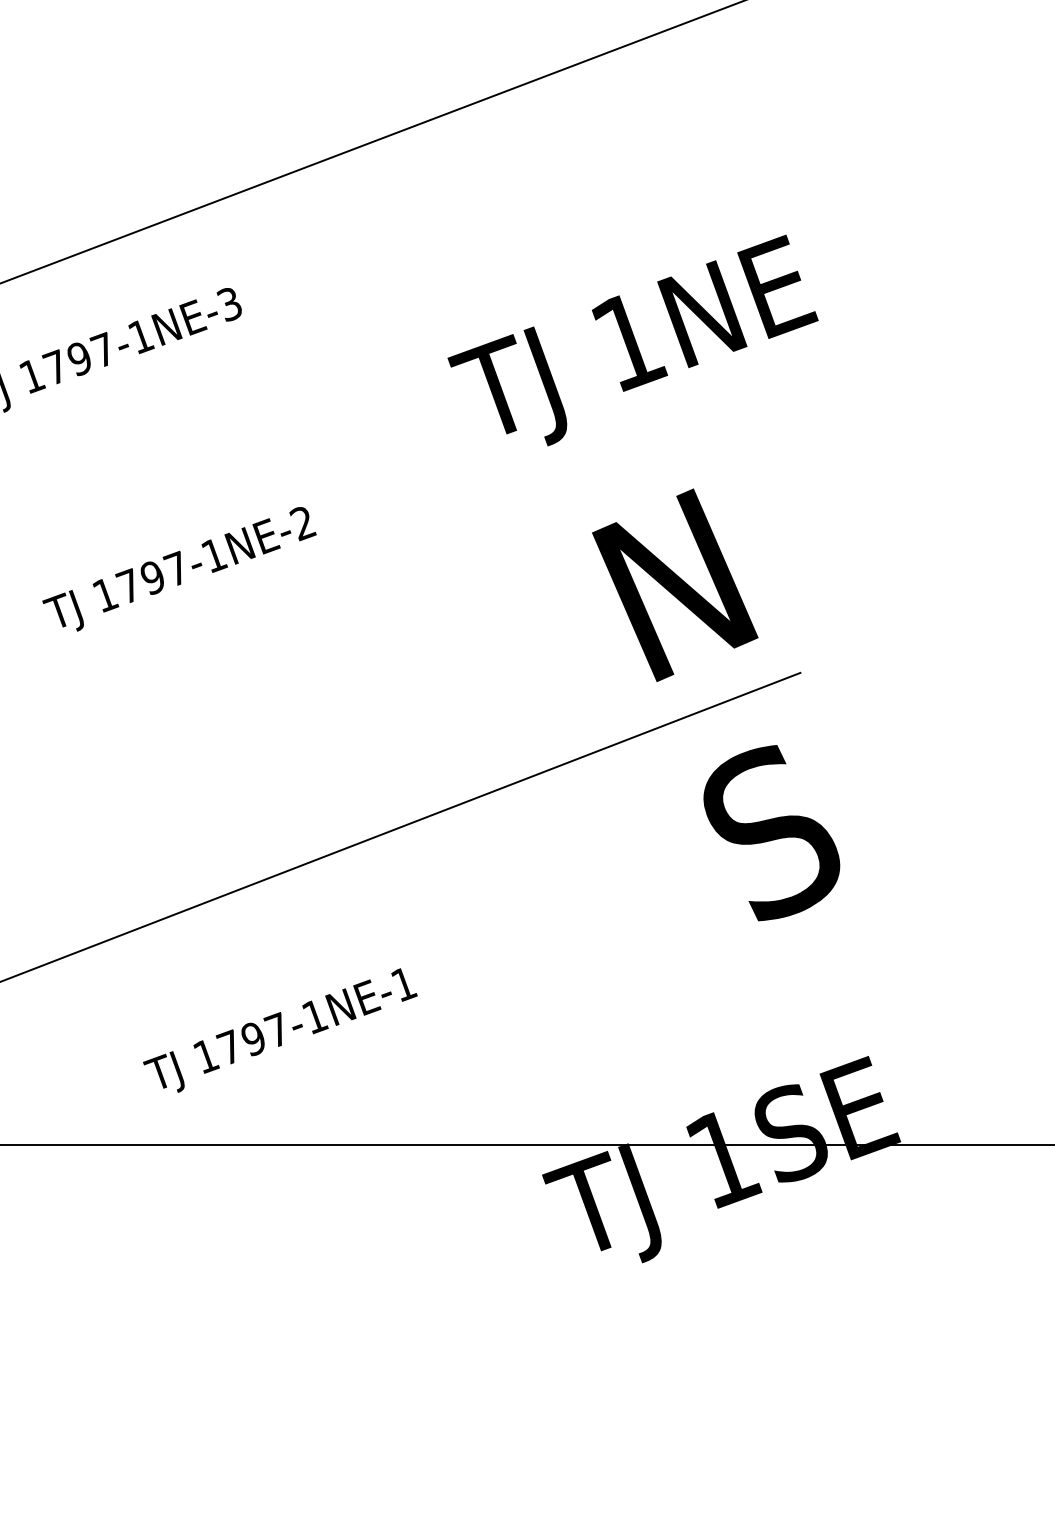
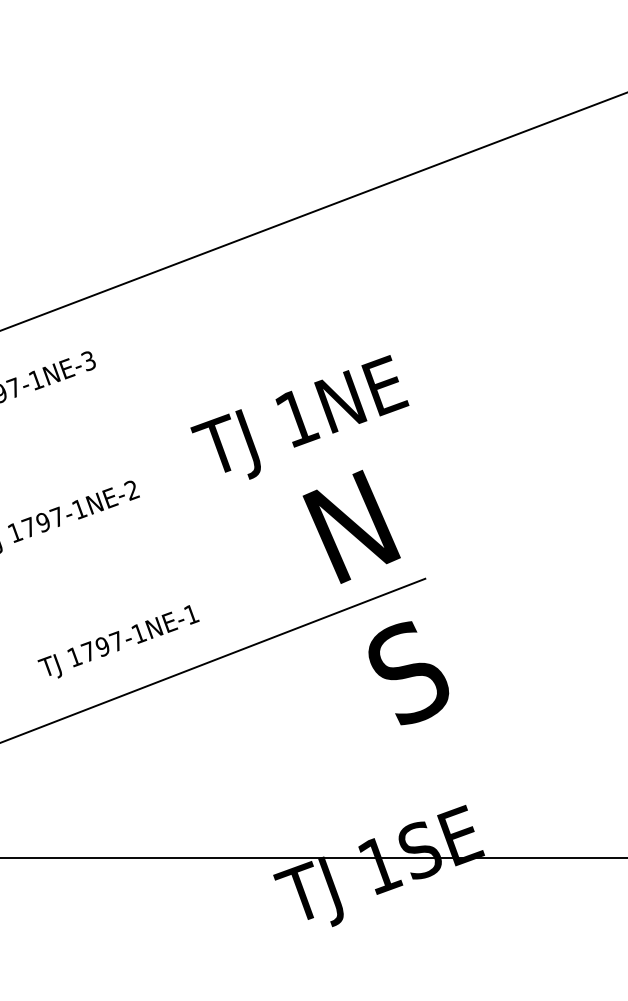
text: (632, 340) -> (299, 417), moved
text: (280, 1030) -> (118, 641), moved

